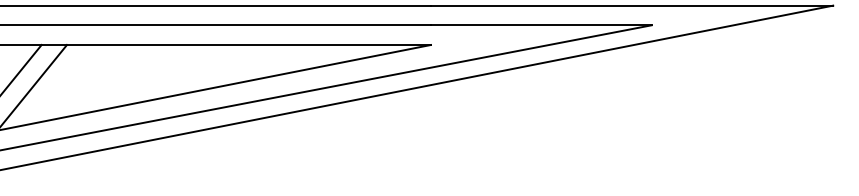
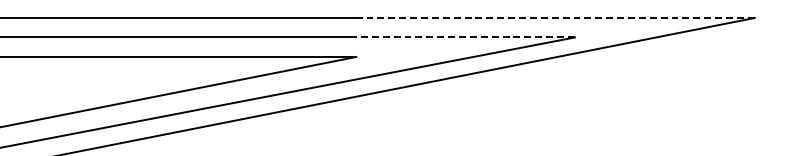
line: (631, 5) -> (554, 17), solid -> dashed
line: (540, 25) -> (464, 37), solid -> dashed

